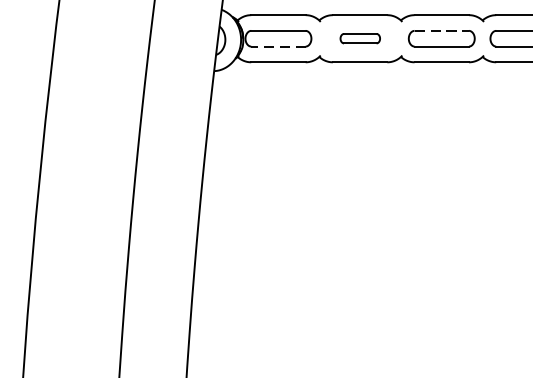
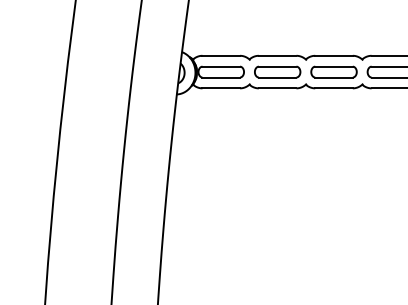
line: (442, 30) -> (334, 66), dashed -> solid
part: (359, 37) -> (277, 71), size x1.67
line: (278, 46) -> (221, 77), dashed -> solid

